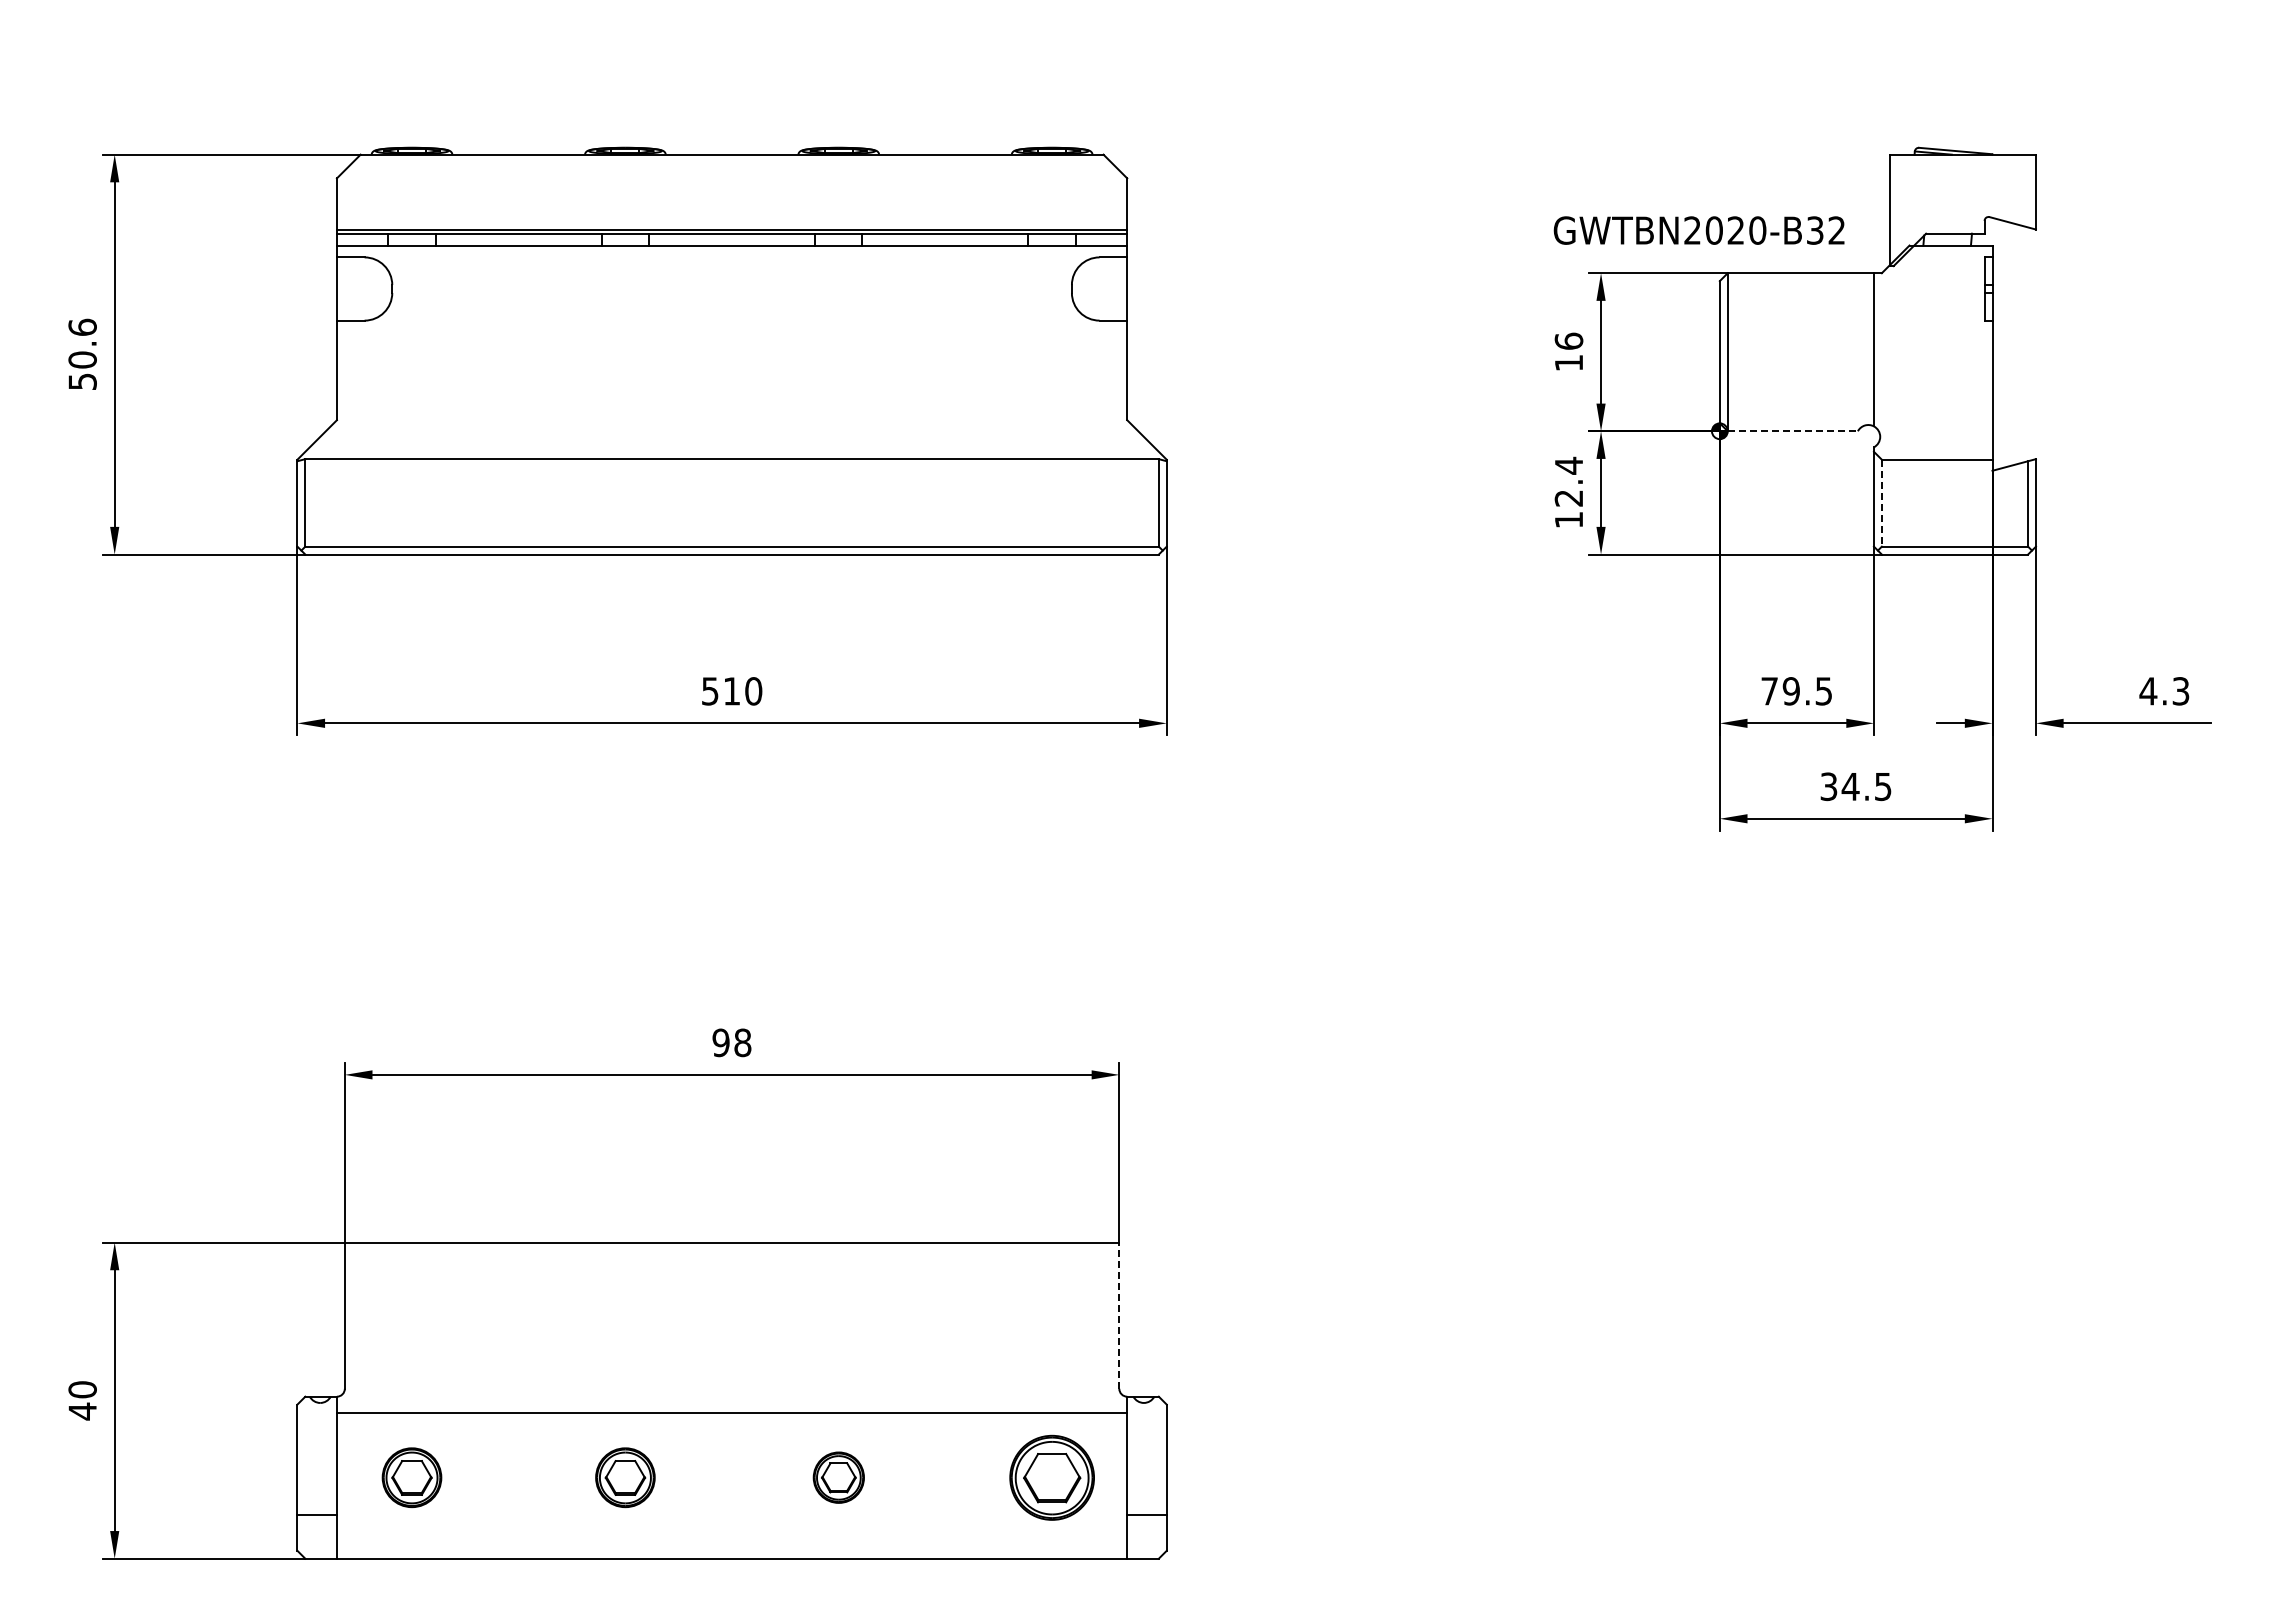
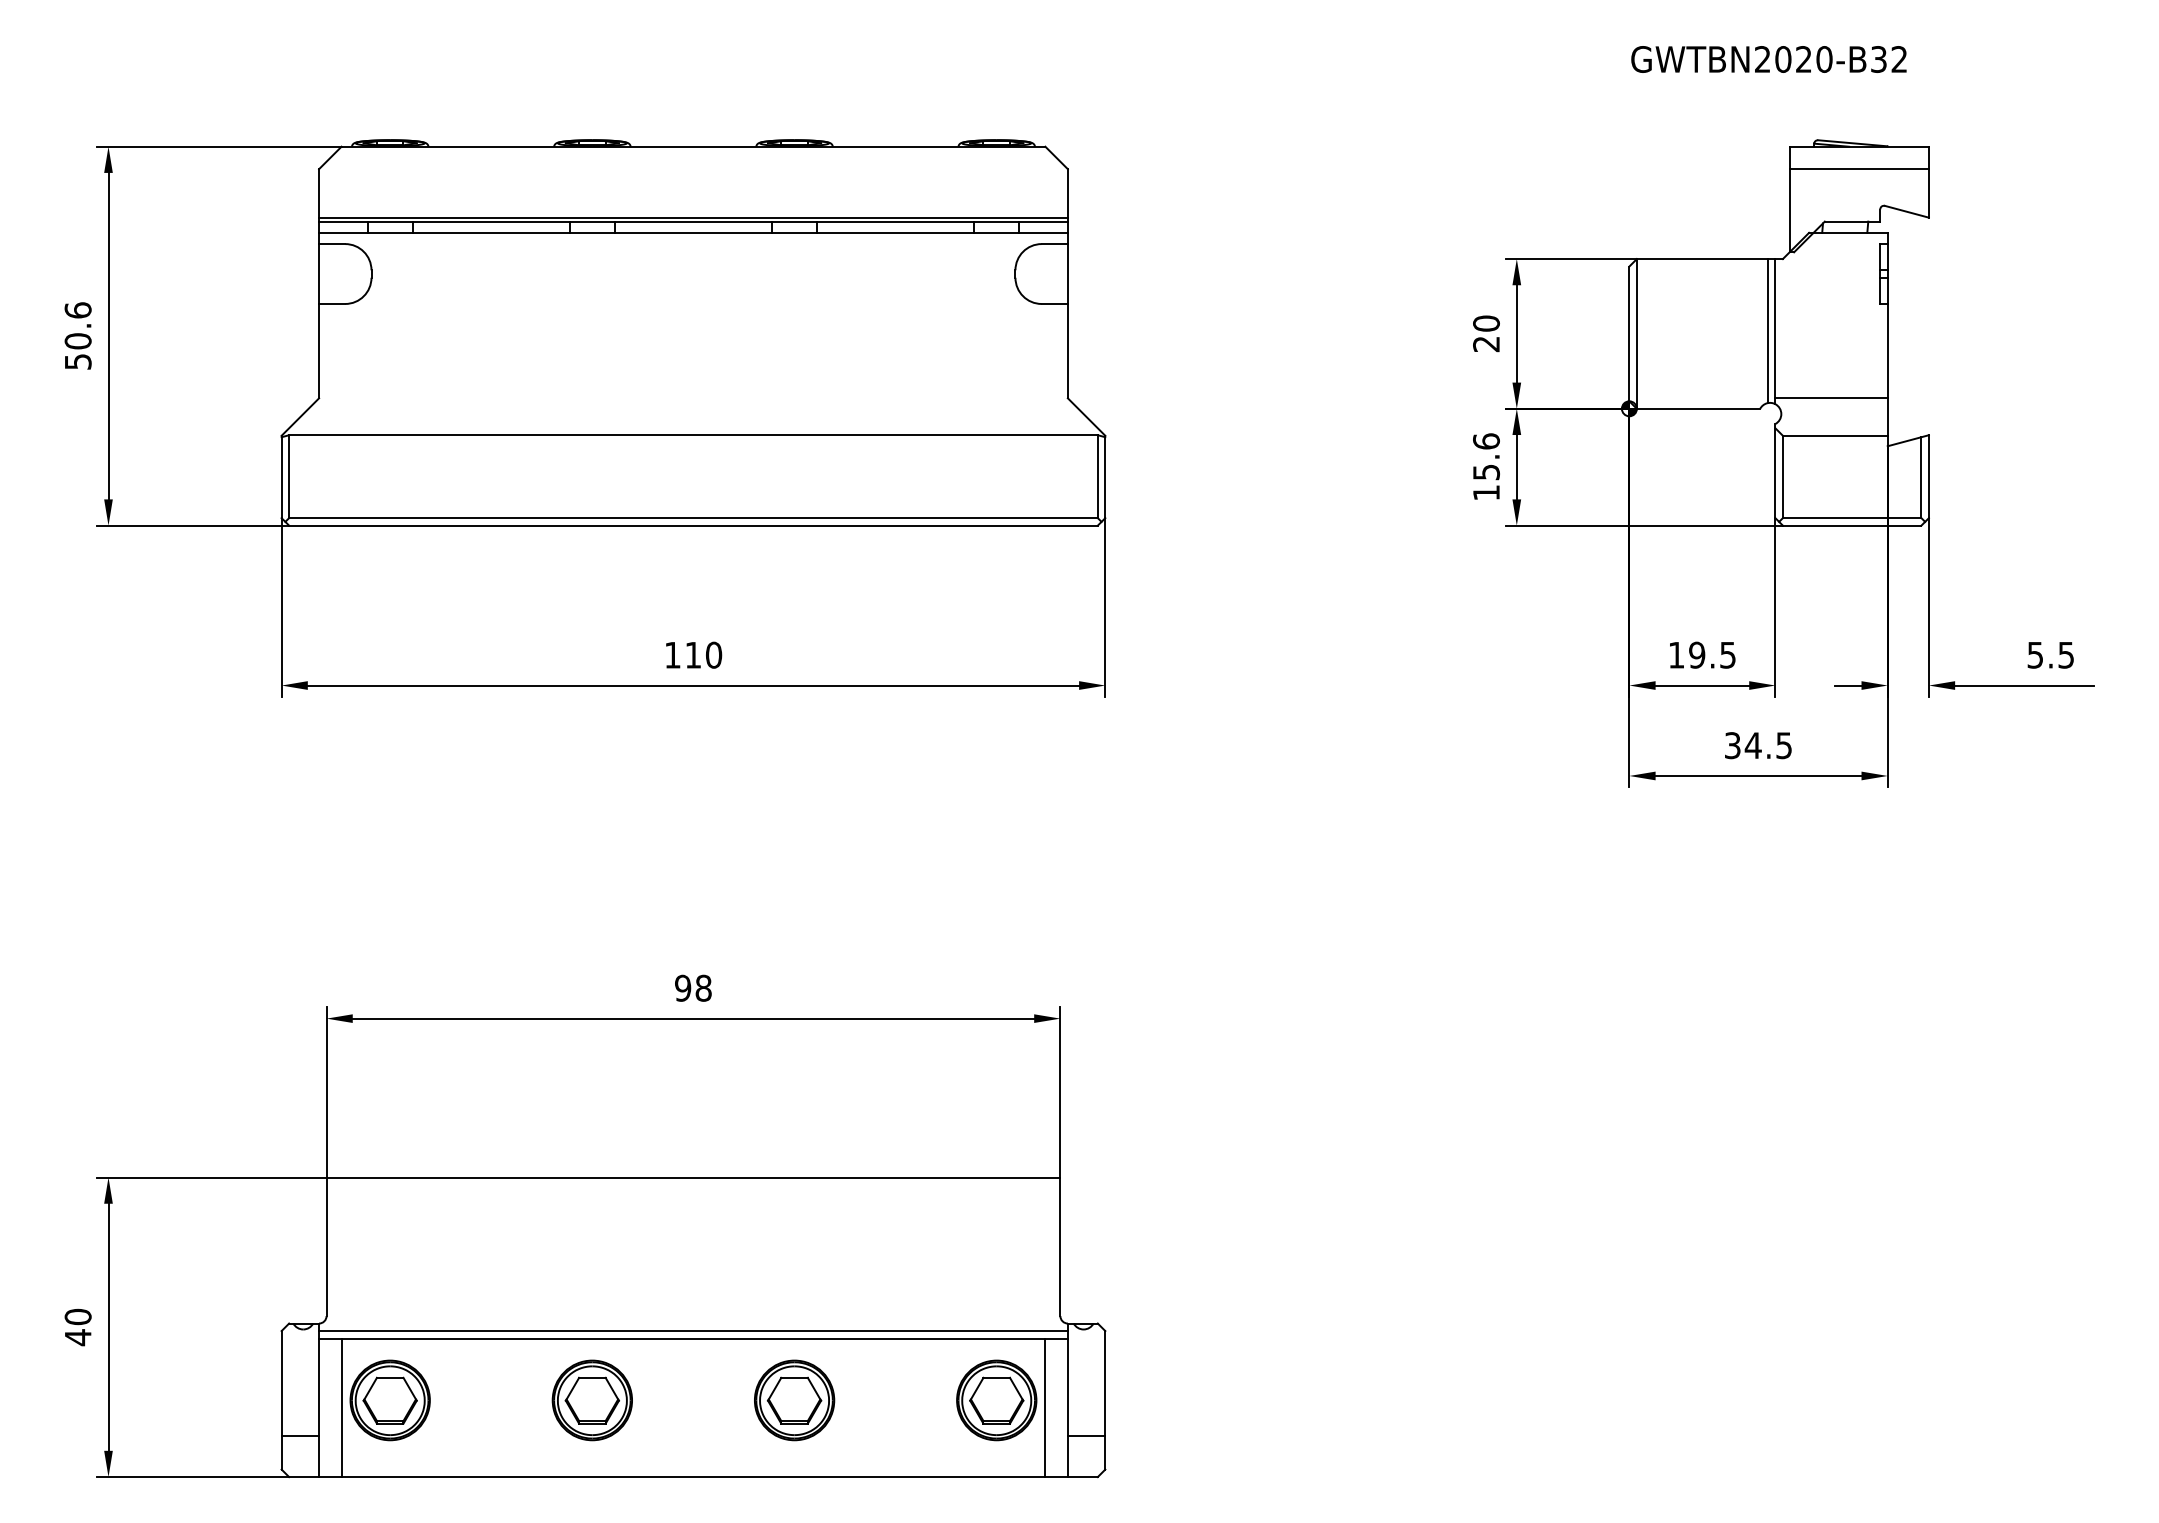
line: (1962, 178) -> (1859, 169), added
text: (1698, 230) -> (1768, 59), moved
line: (1866, 349) -> (1768, 331), added
text: (1568, 351) -> (1485, 333), 16 -> 20
line: (1932, 420) -> (1830, 398), added
line: (1793, 431) -> (1699, 409), dashed -> solid
text: (1568, 481) -> (1485, 456), 12.4 -> 15.6
line: (1881, 503) -> (1782, 477), dashed -> solid
text: (710, 691) -> (673, 655), 510 -> 110
text: (1769, 691) -> (1676, 655), 79.5 -> 19.5
text: (2164, 691) -> (2050, 655), 4.3 -> 5.5
line: (1119, 1315) -> (1060, 1246), dashed -> solid
line: (731, 1404) -> (692, 1330), added
part: (411, 1477) -> (389, 1400), size x1.43
part: (625, 1477) -> (592, 1400), size x1.43
part: (838, 1477) -> (794, 1400), size x1.67
line: (360, 1485) -> (341, 1407), added
line: (1103, 1485) -> (1045, 1407), added

